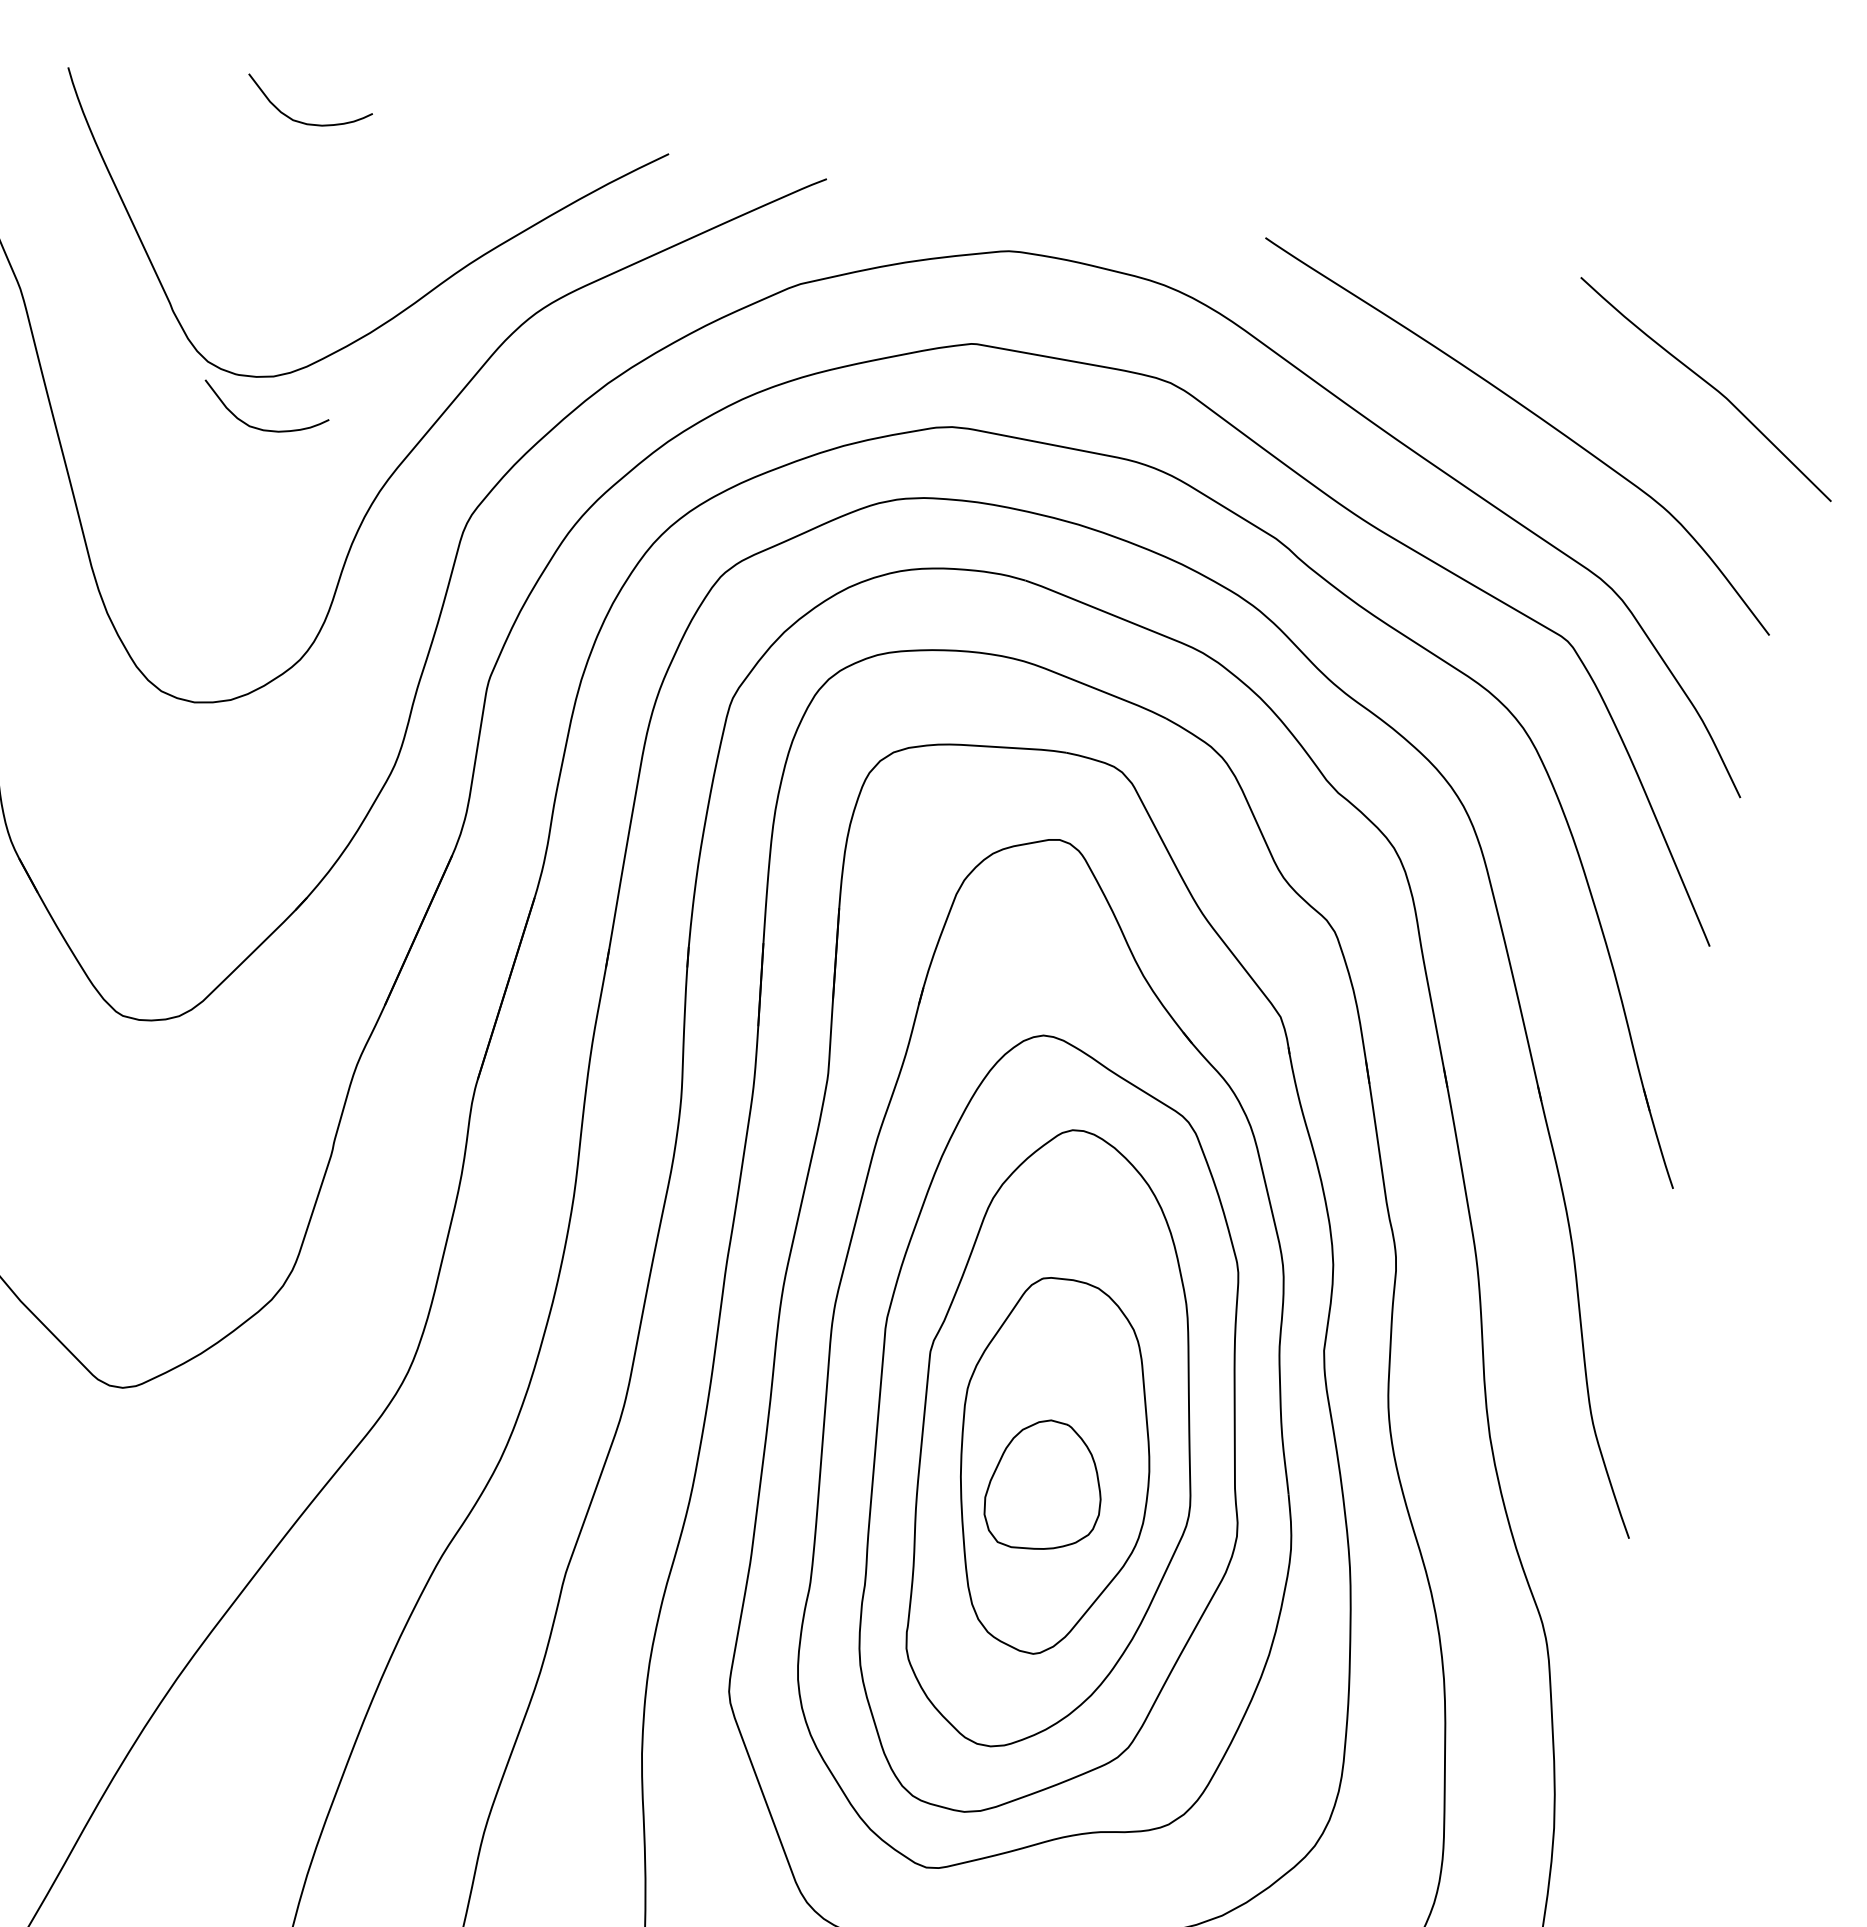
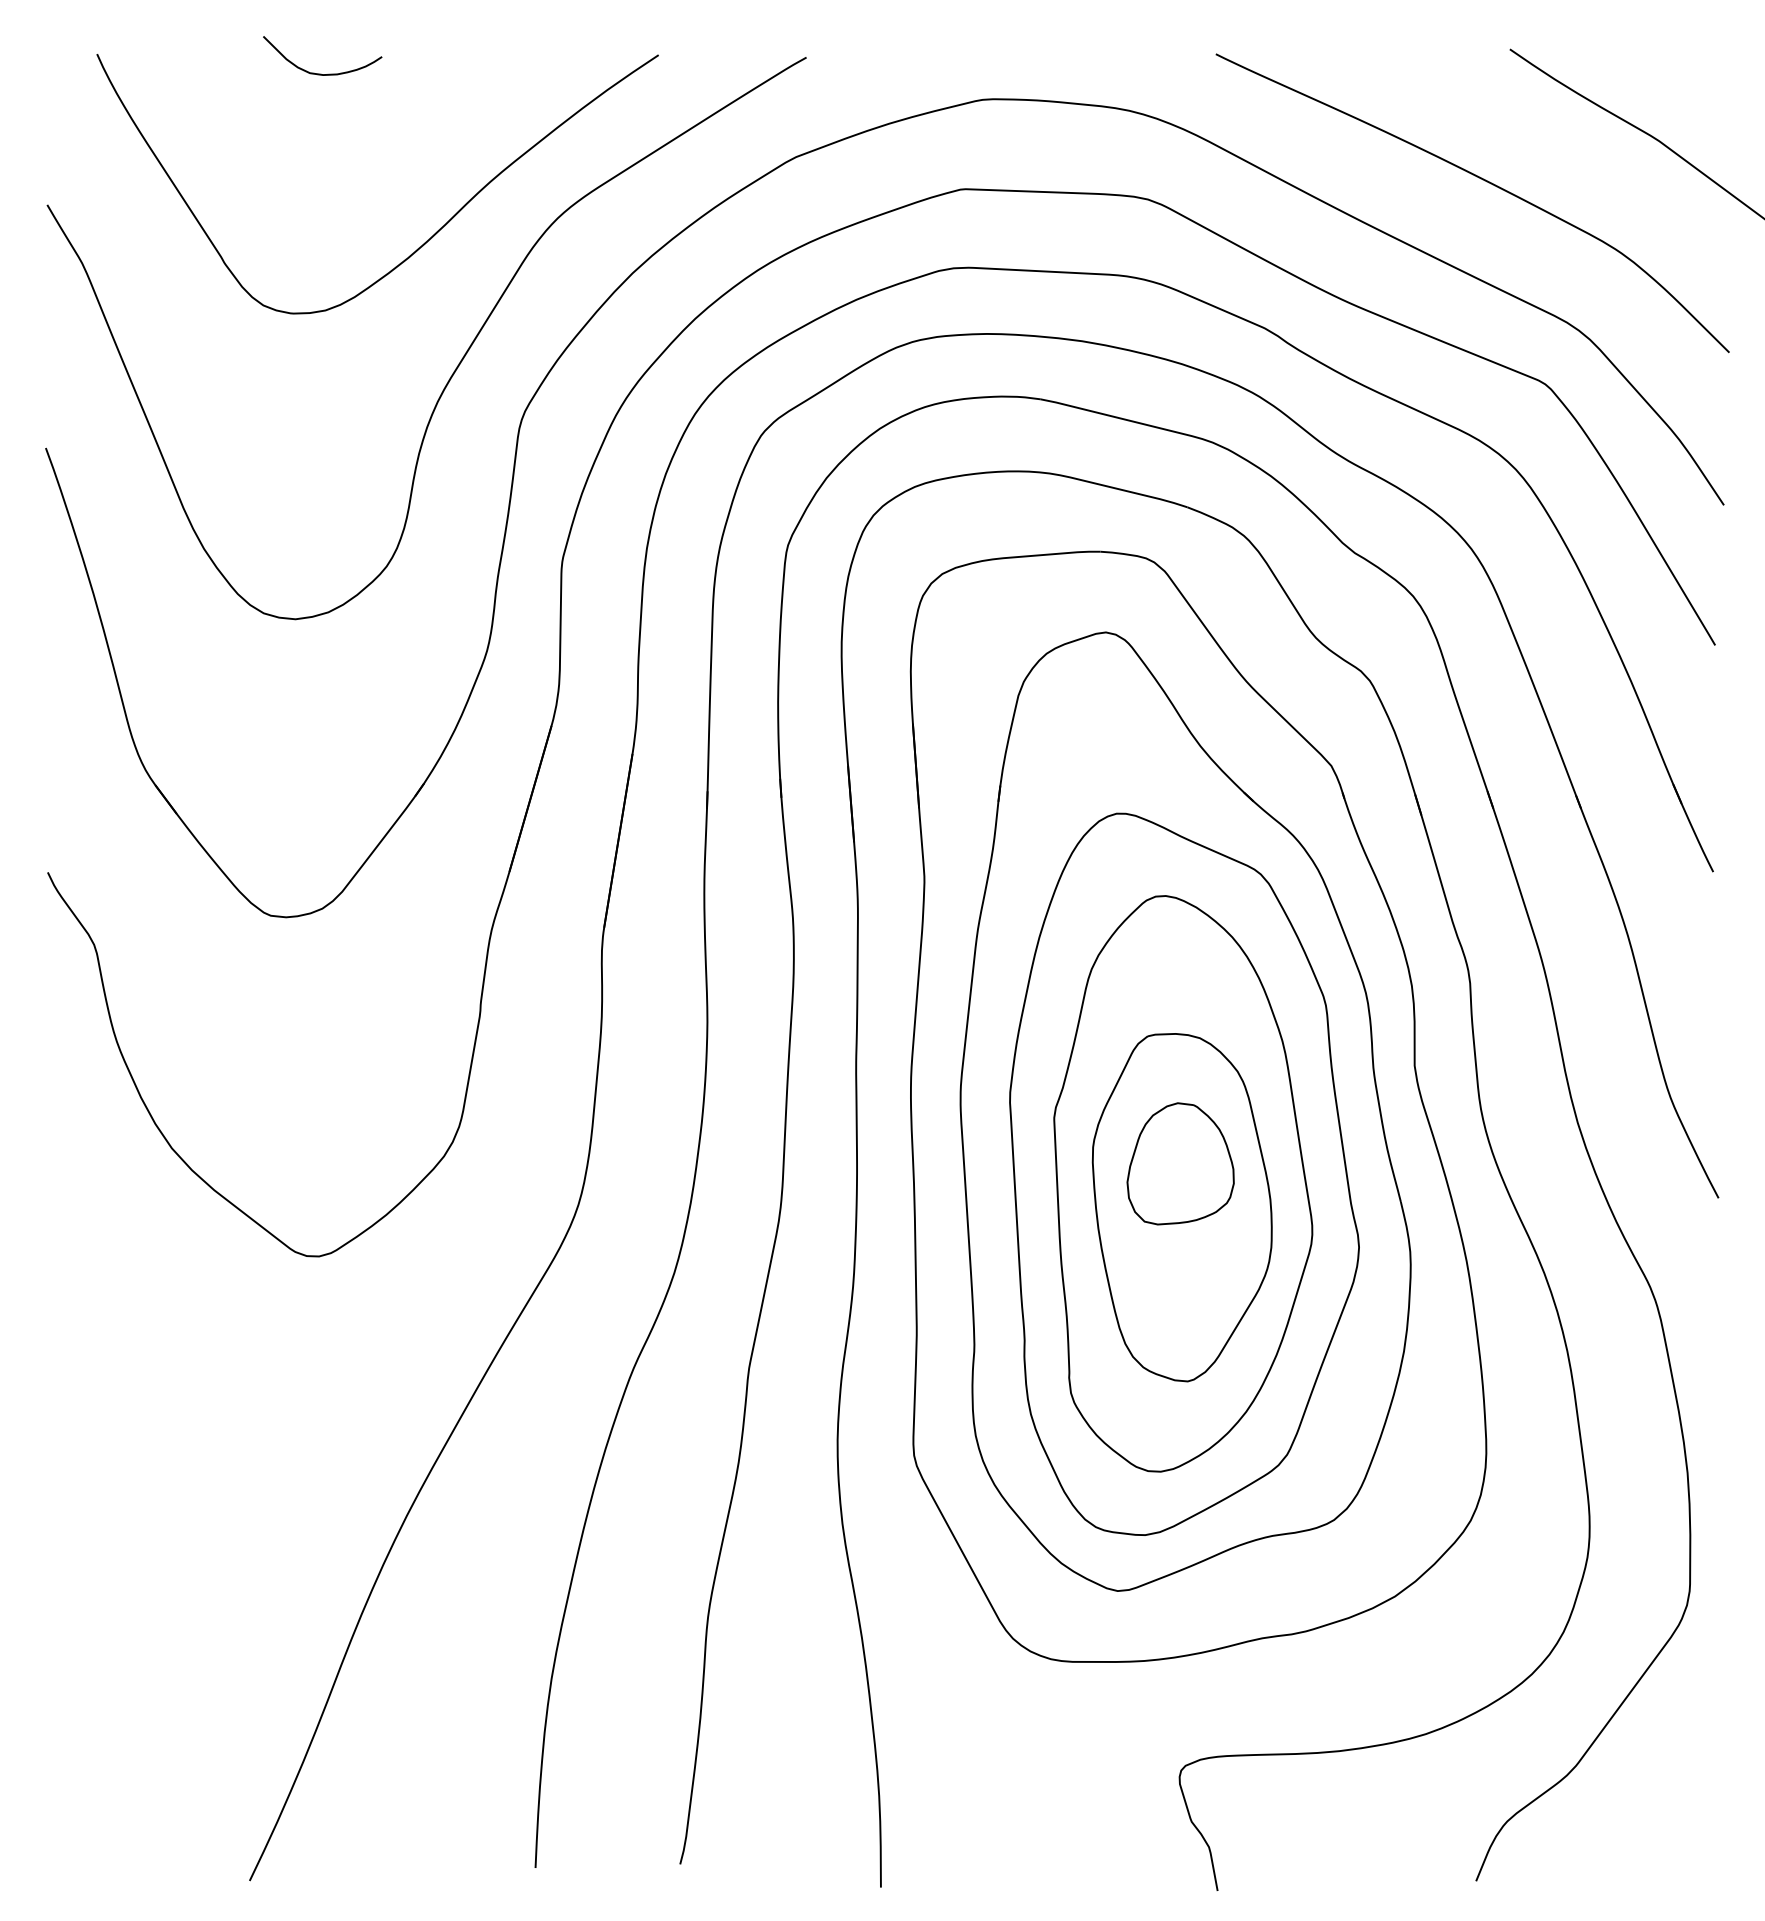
curve: (261, 428) -> (321, 359), removed
part: (1044, 1485) -> (1180, 1163), moved

